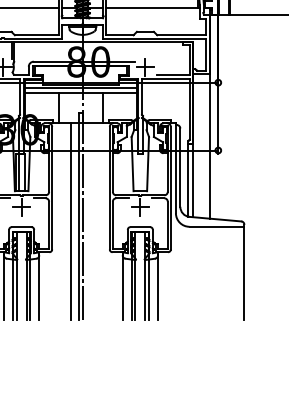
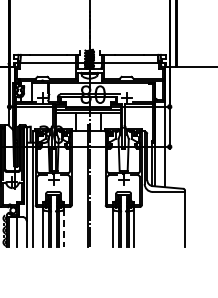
line: (70, 220) -> (82, 188), removed
line: (40, 288) -> (64, 228), solid -> dashed

